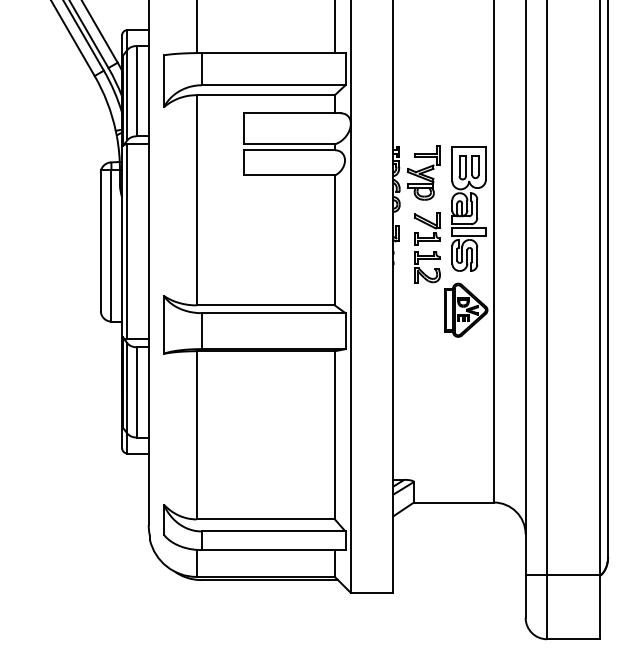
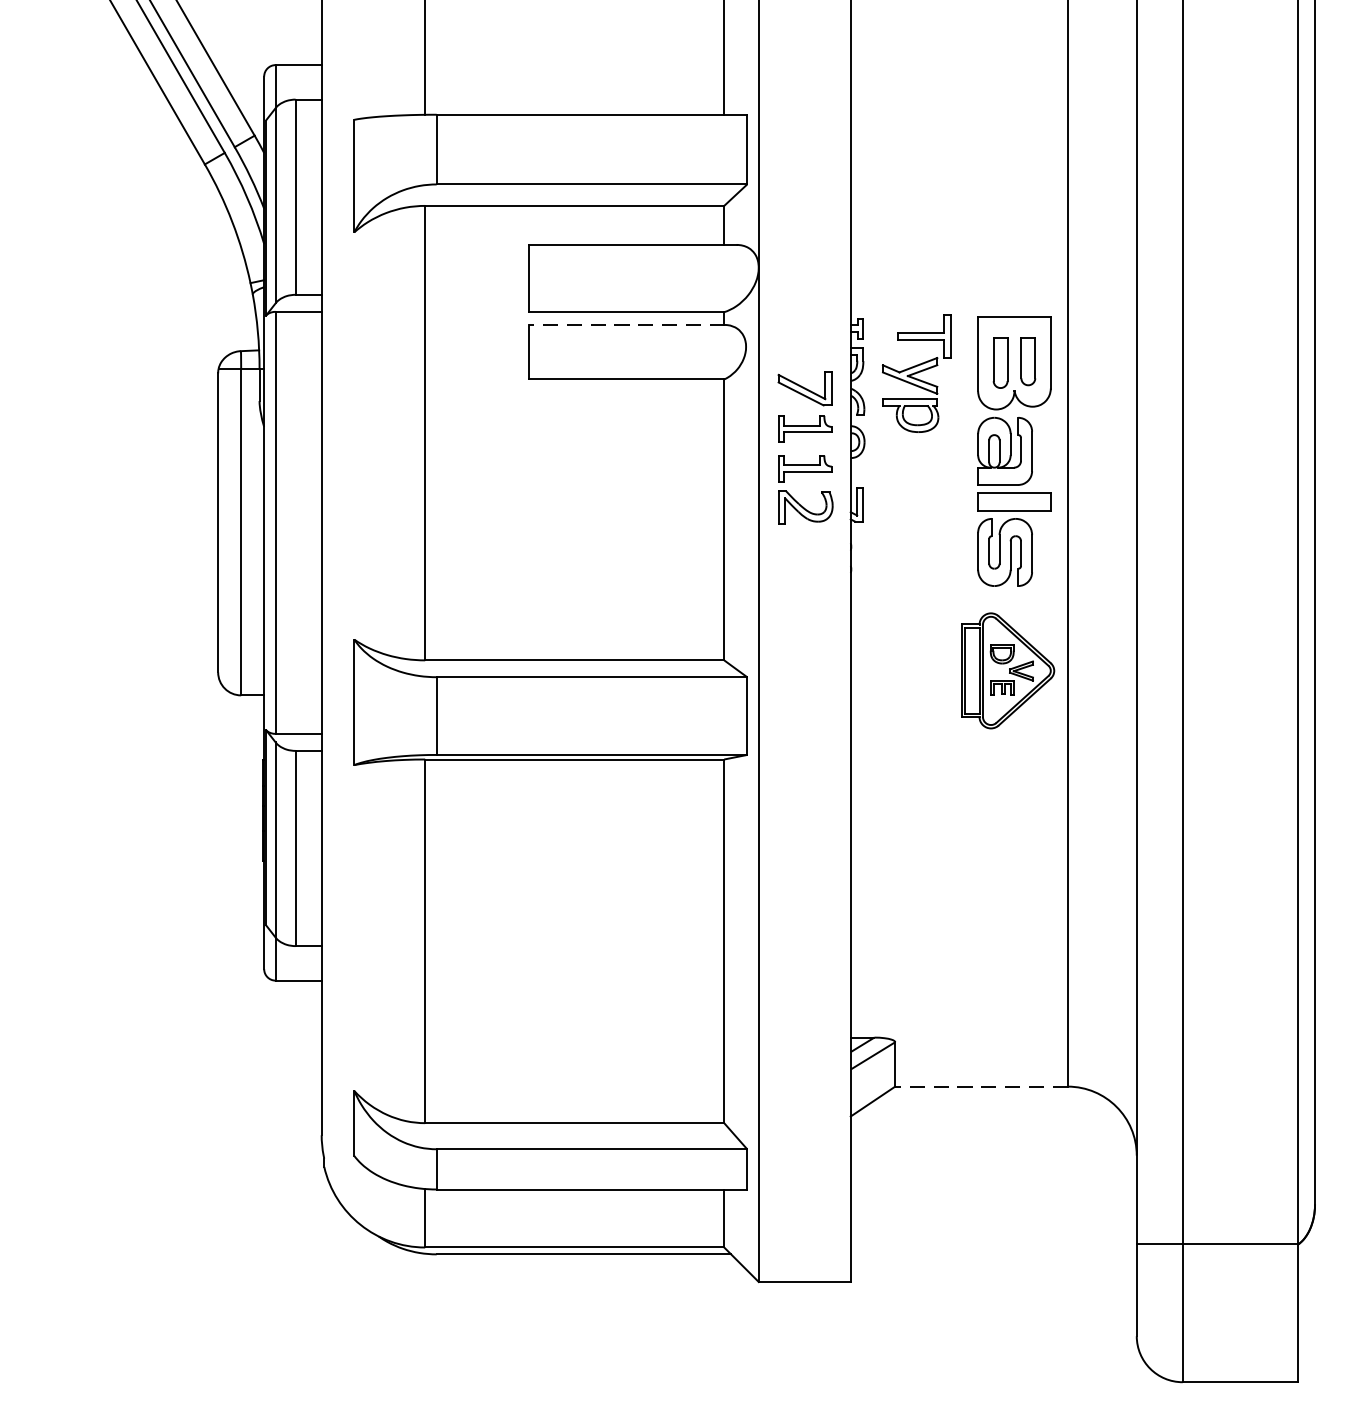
line: (289, 150) -> (626, 325), solid -> dashed
part: (427, 247) -> (805, 446), moved
line: (453, 502) -> (980, 1086), solid -> dashed

